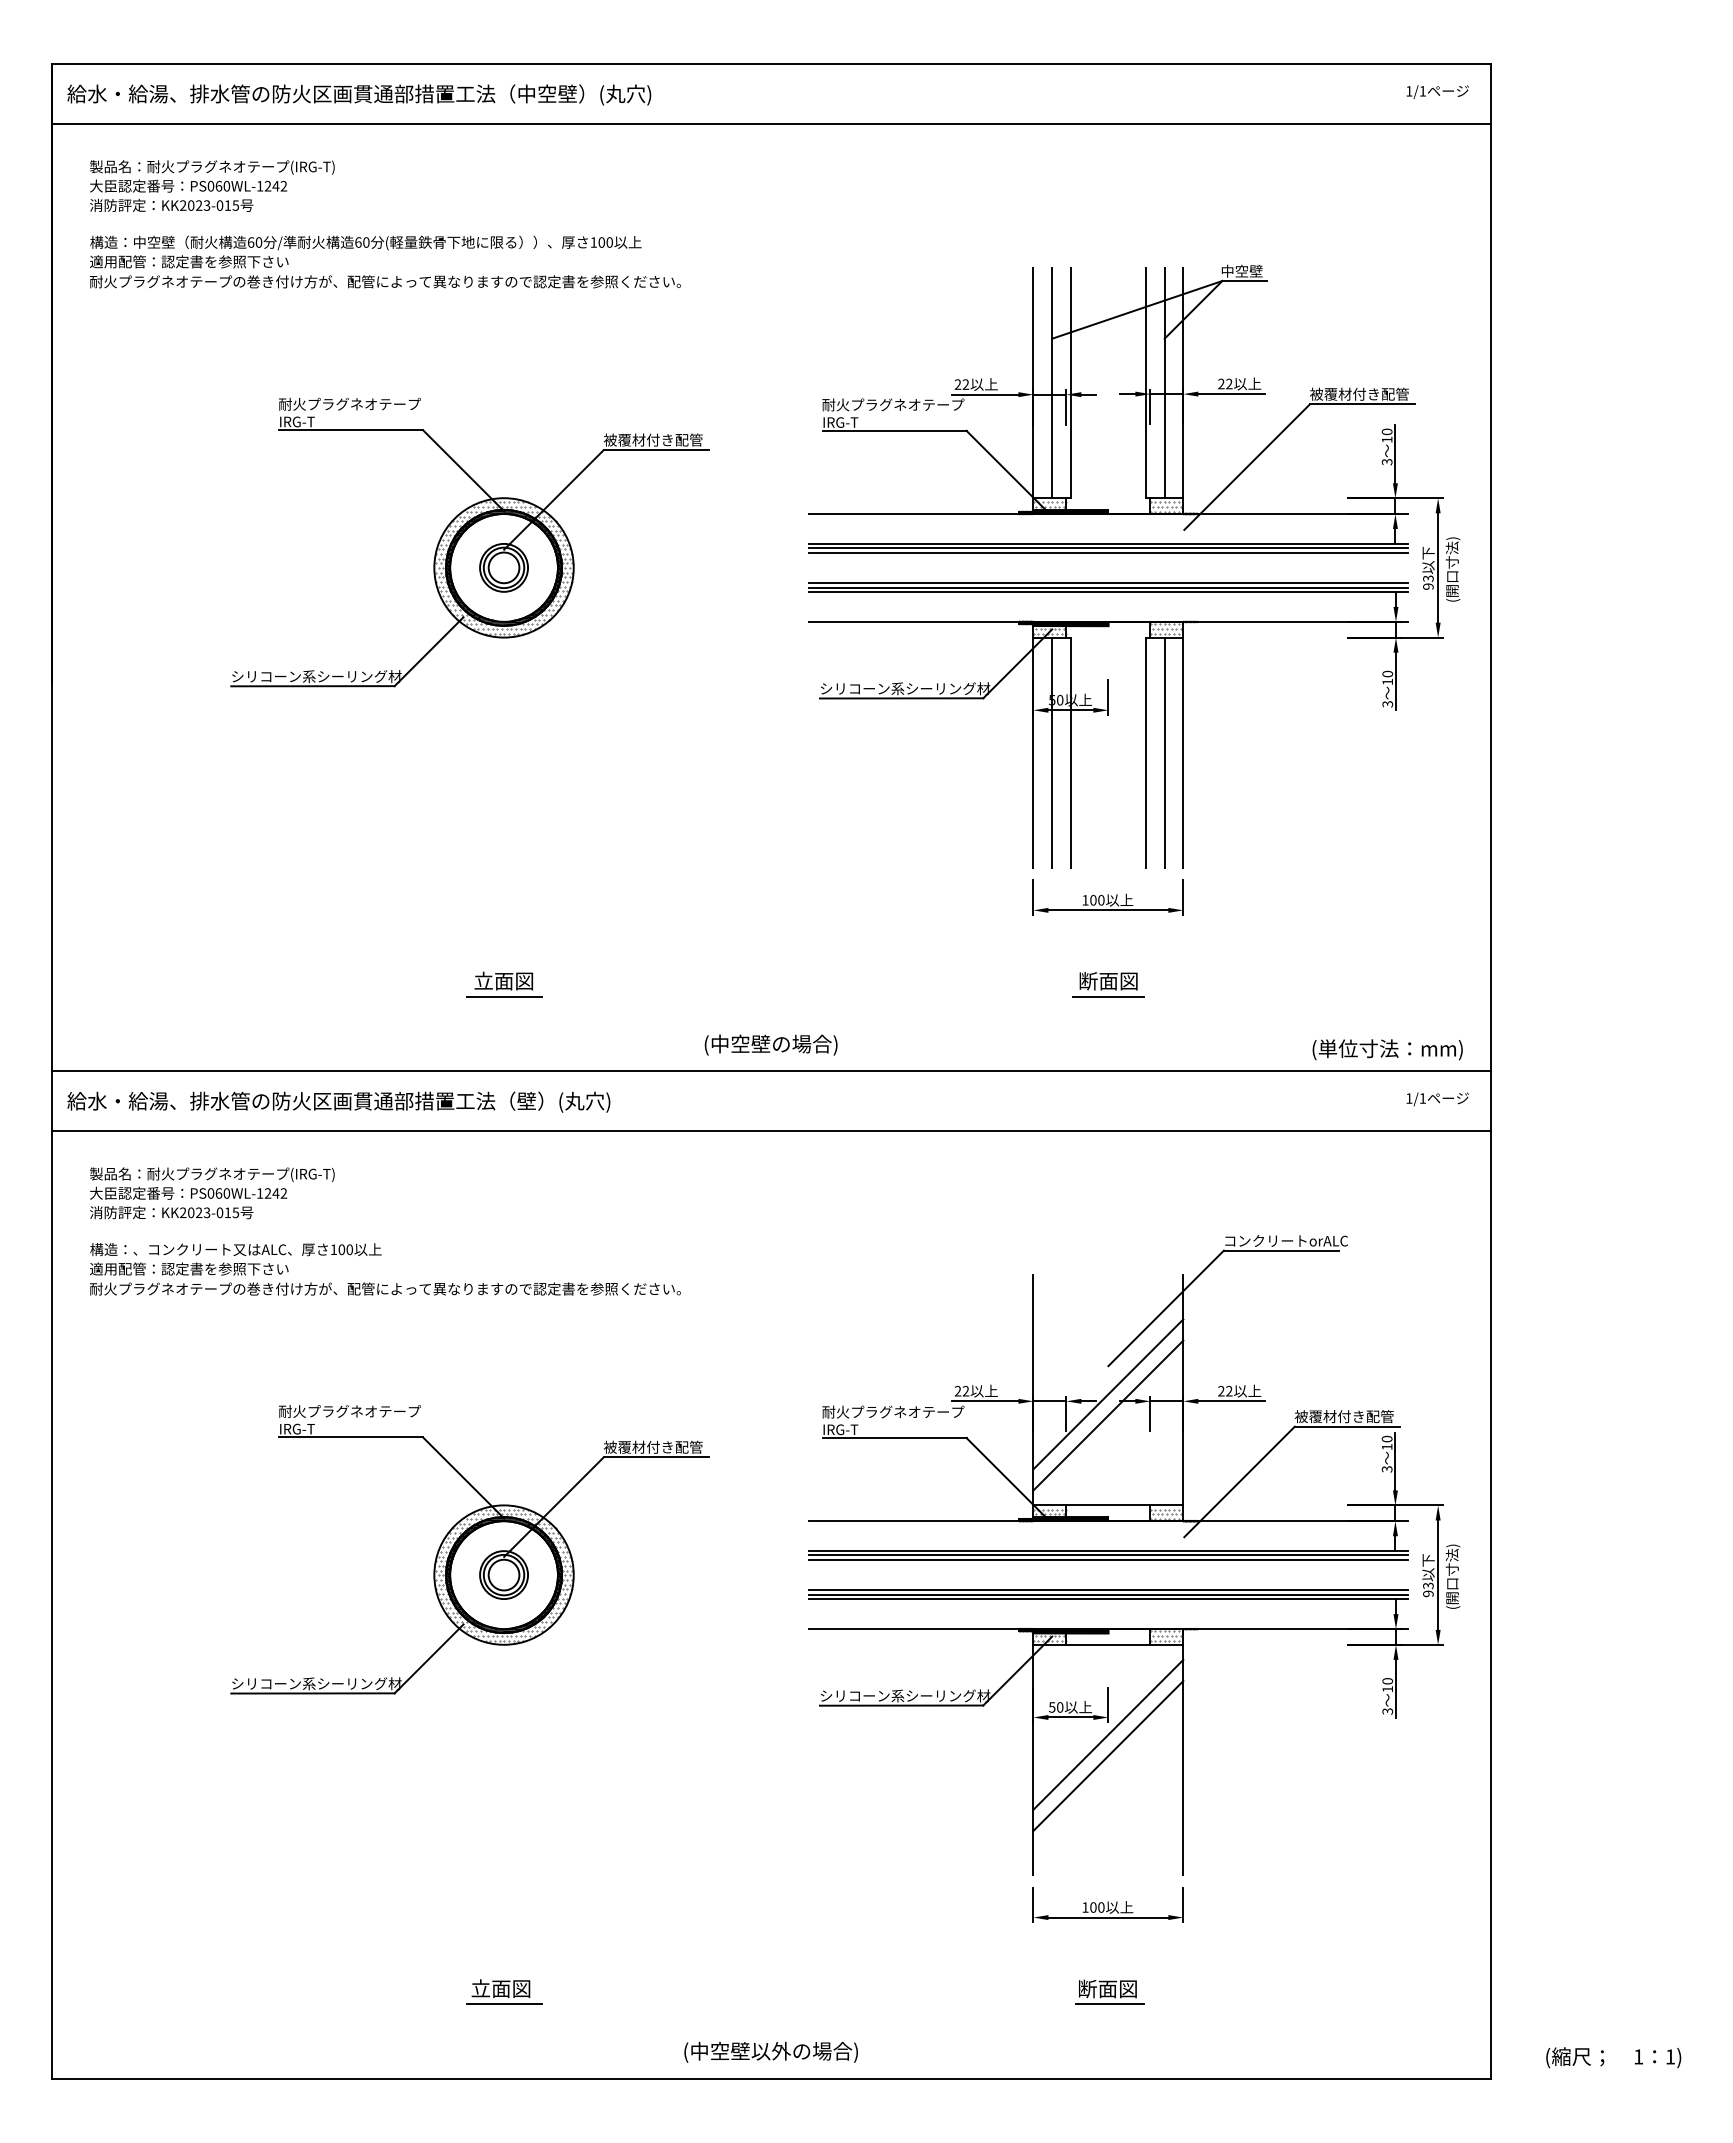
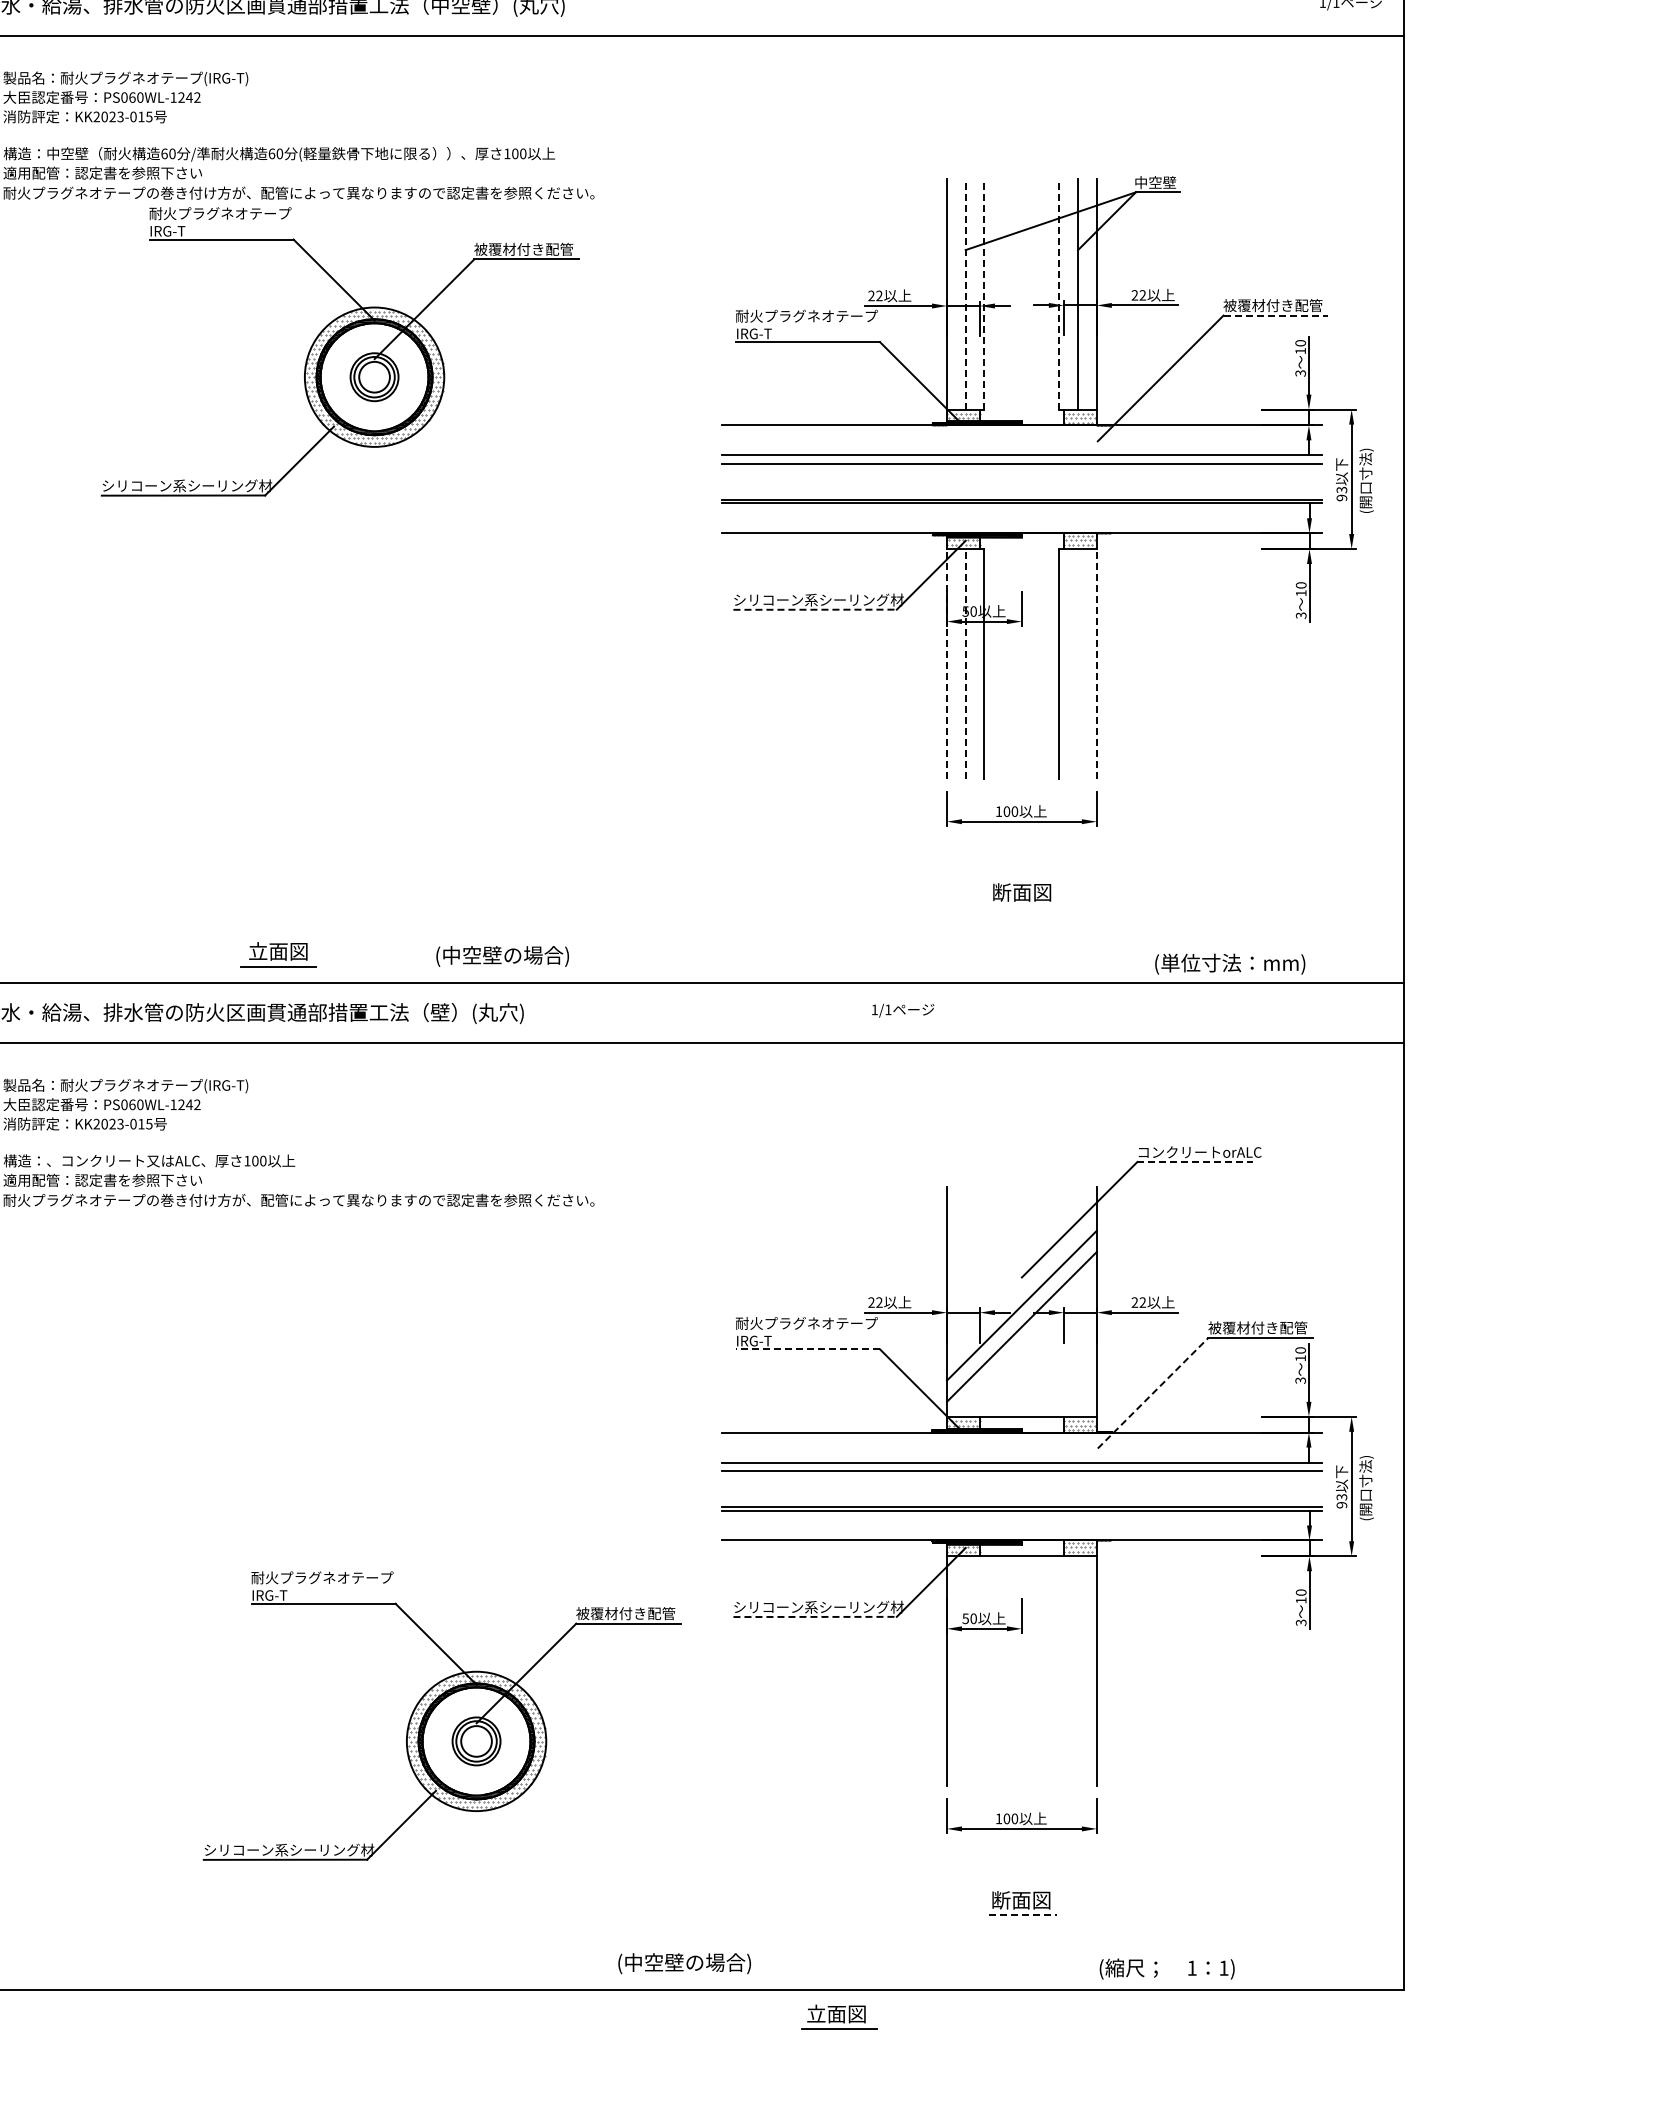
line: (1052, 382) -> (966, 293), solid -> dashed
line: (1070, 382) -> (984, 293), solid -> dashed
line: (1145, 382) -> (1059, 293), solid -> dashed
line: (1362, 404) -> (1276, 315), solid -> dashed
part: (469, 542) -> (340, 351), moved
line: (1108, 547) -> (1022, 458), removed
line: (1108, 583) -> (1022, 494), removed
line: (901, 698) -> (815, 609), solid -> dashed
line: (1033, 752) -> (947, 663), solid -> dashed
line: (1052, 752) -> (966, 663), solid -> dashed
line: (1164, 752) -> (1078, 663), removed
line: (1183, 752) -> (1097, 663), solid -> dashed
part: (504, 984) -> (279, 954), moved
line: (1108, 996) -> (1022, 907), removed
text: (770, 1044) -> (502, 955), moved
text: (1387, 1049) -> (1230, 963), moved
text: (1437, 1099) -> (903, 1010), moved
line: (1281, 1250) -> (1195, 1161), solid -> dashed
line: (894, 1438) -> (808, 1349), solid -> dashed
line: (1239, 1481) -> (1153, 1392), solid -> dashed
part: (469, 1549) -> (442, 1715), moved
line: (1108, 1554) -> (1022, 1465), removed
line: (1108, 1590) -> (1022, 1501), removed
line: (901, 1705) -> (815, 1616), solid -> dashed
line: (1108, 1734) -> (1022, 1645), removed
line: (1108, 1755) -> (1022, 1666), removed
part: (504, 1991) -> (840, 2016), moved
line: (1110, 2003) -> (1024, 1914), solid -> dashed
text: (770, 2051) -> (684, 1962), (中空壁以外の場合) -> (中空壁の場合)
text: (1613, 2057) -> (1167, 1968), moved

